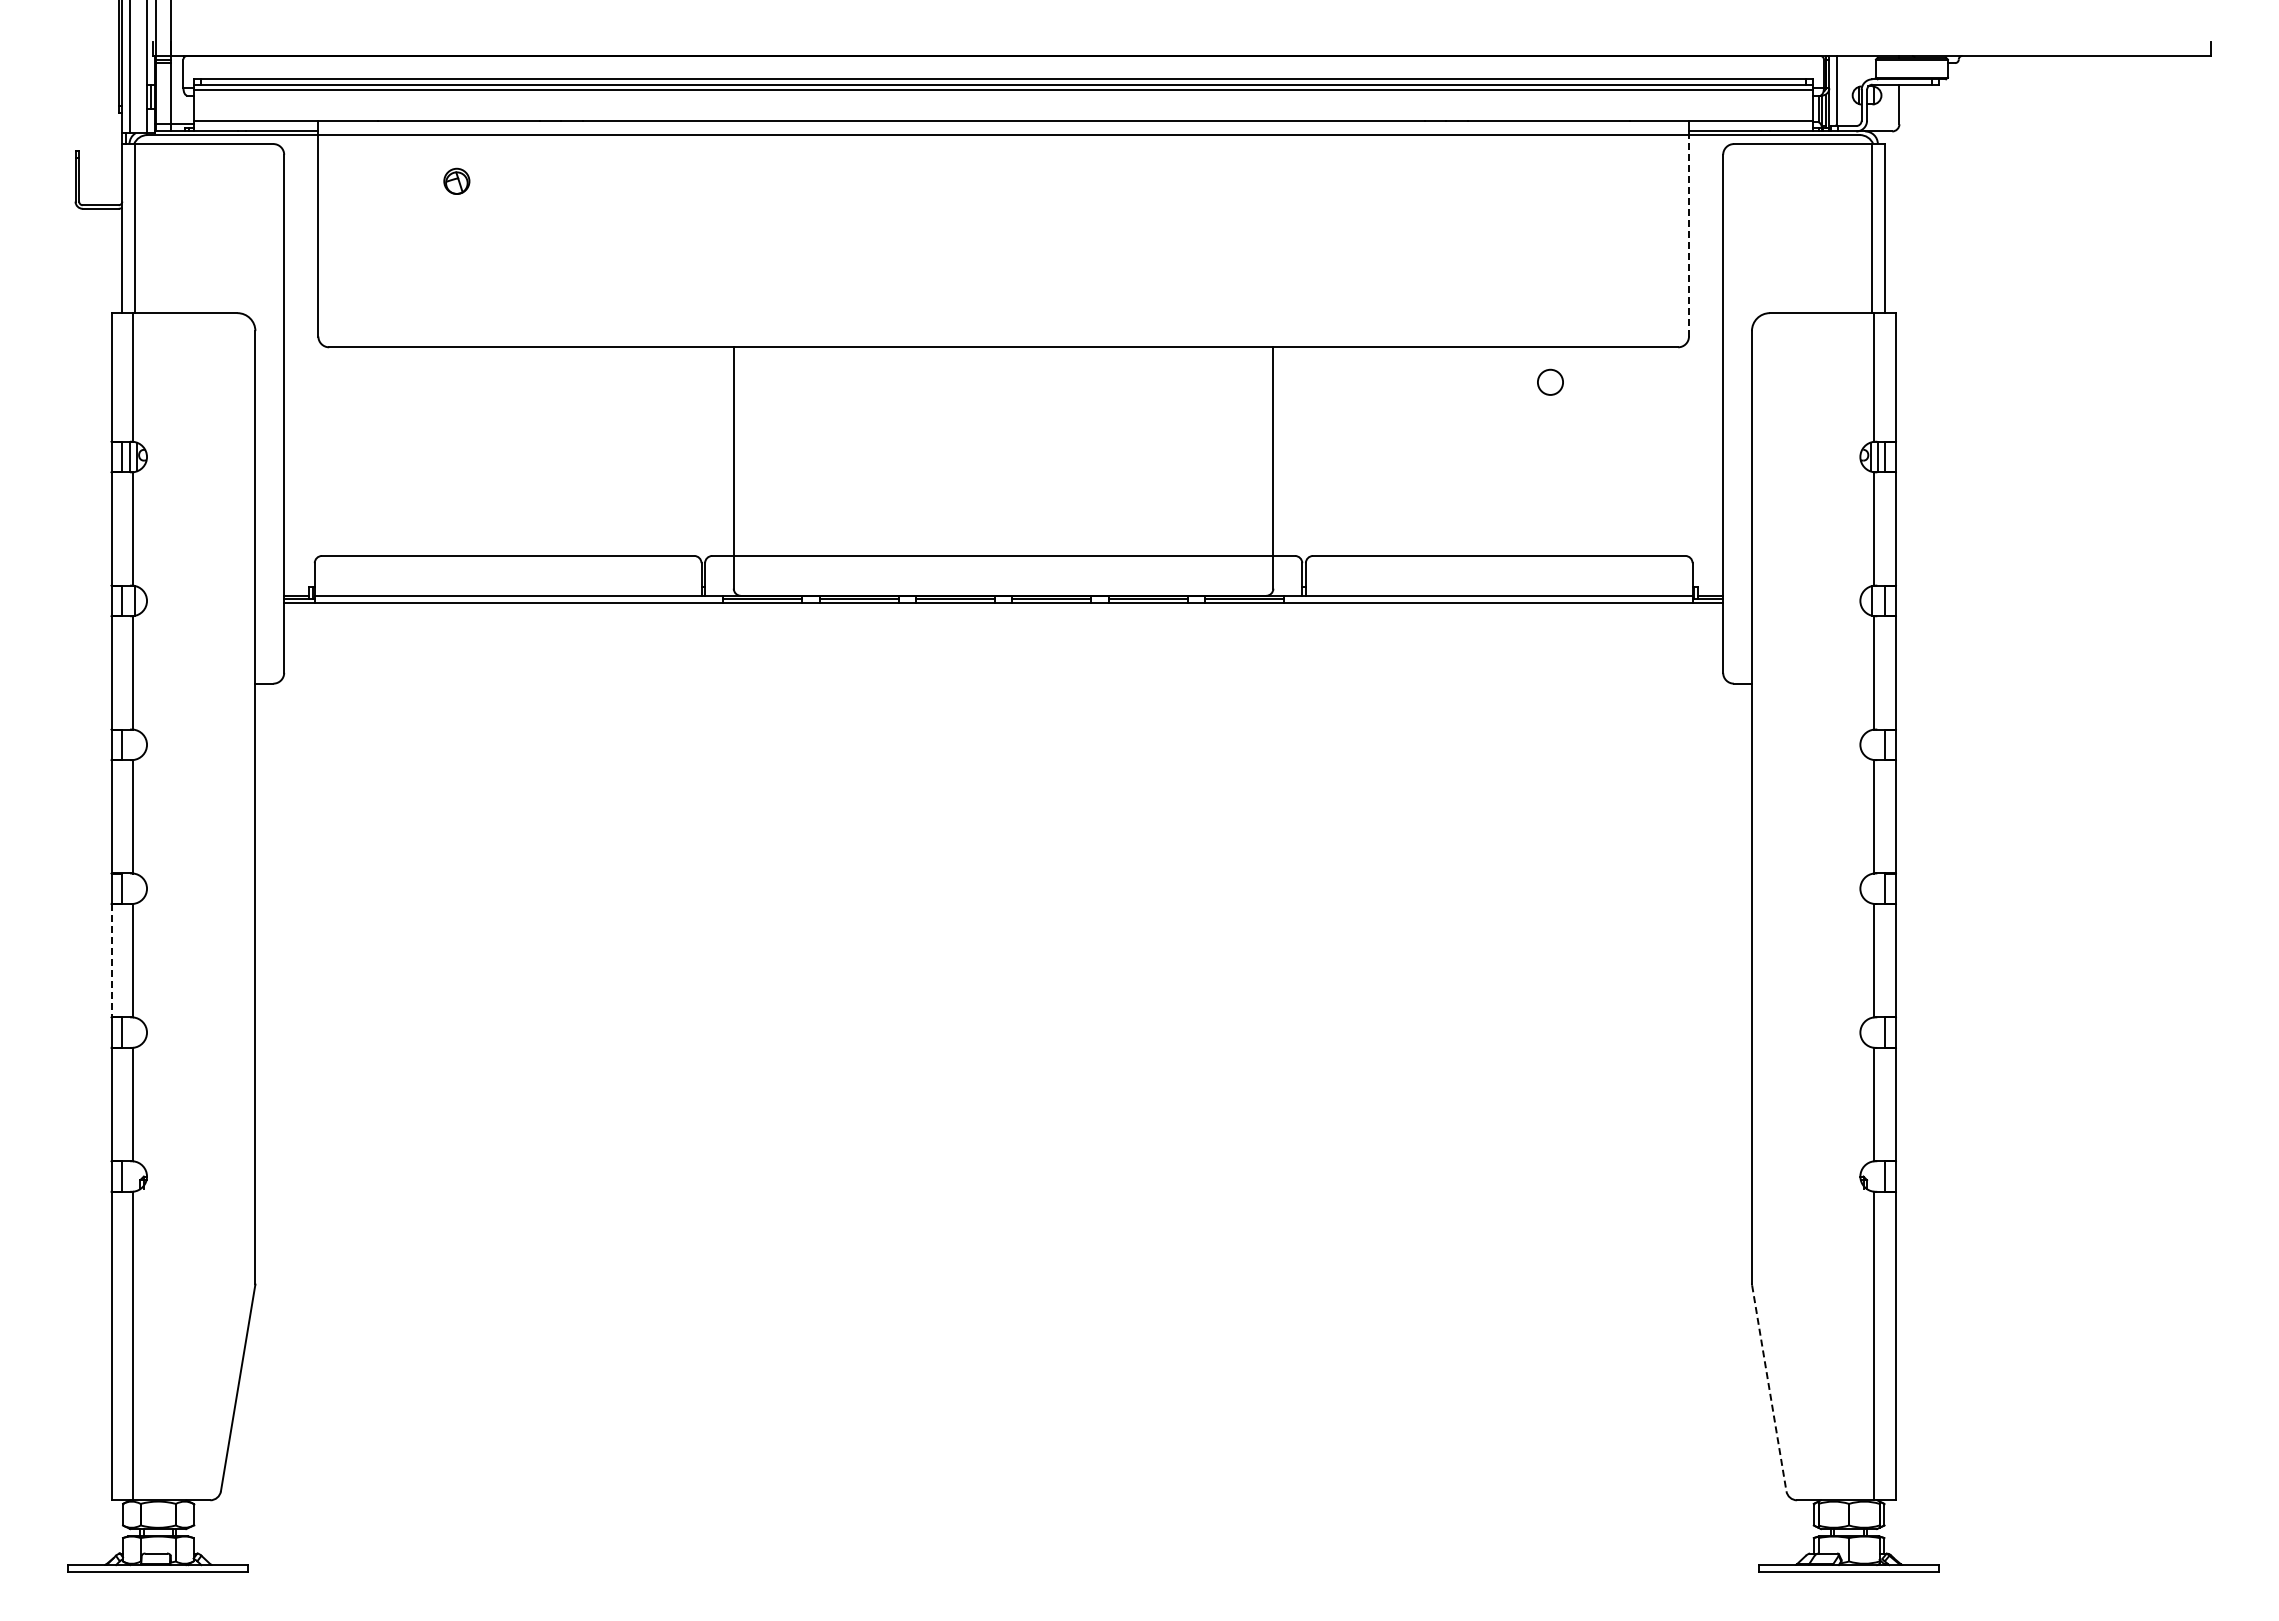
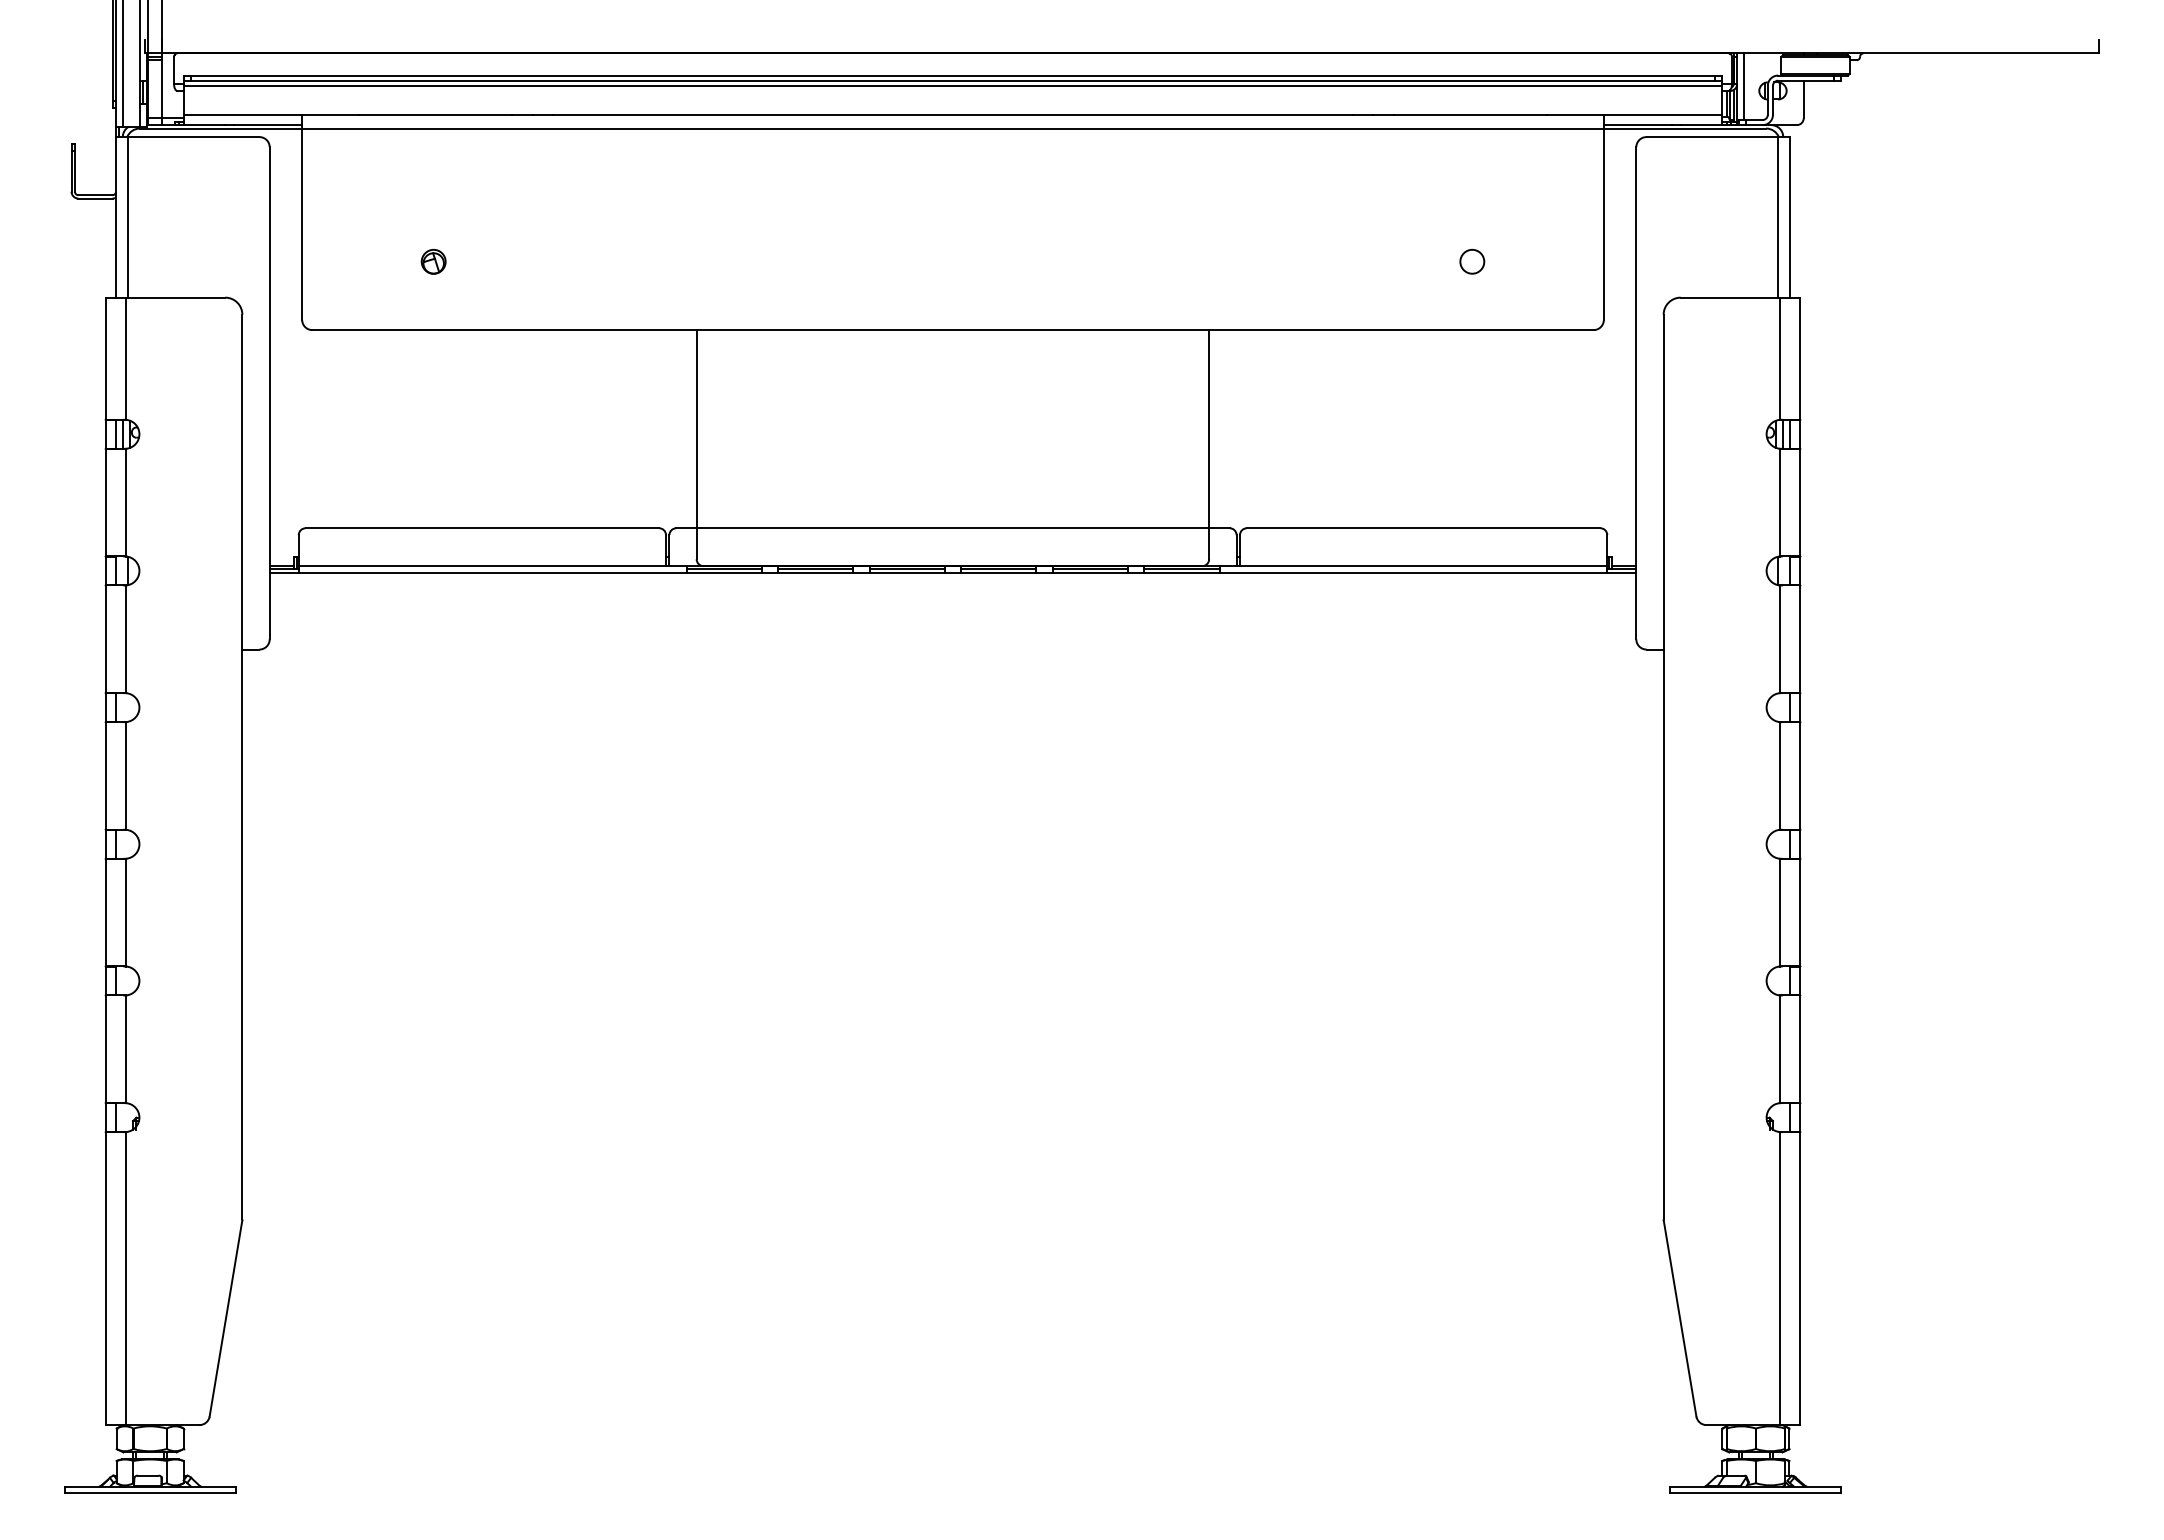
part: (456, 180) -> (433, 260), moved
line: (1689, 235) -> (1604, 223), dashed -> solid
circle: (1550, 381) -> (1472, 260), moved
line: (111, 960) -> (105, 912), dashed -> solid
line: (1769, 1388) -> (1680, 1318), dashed -> solid

